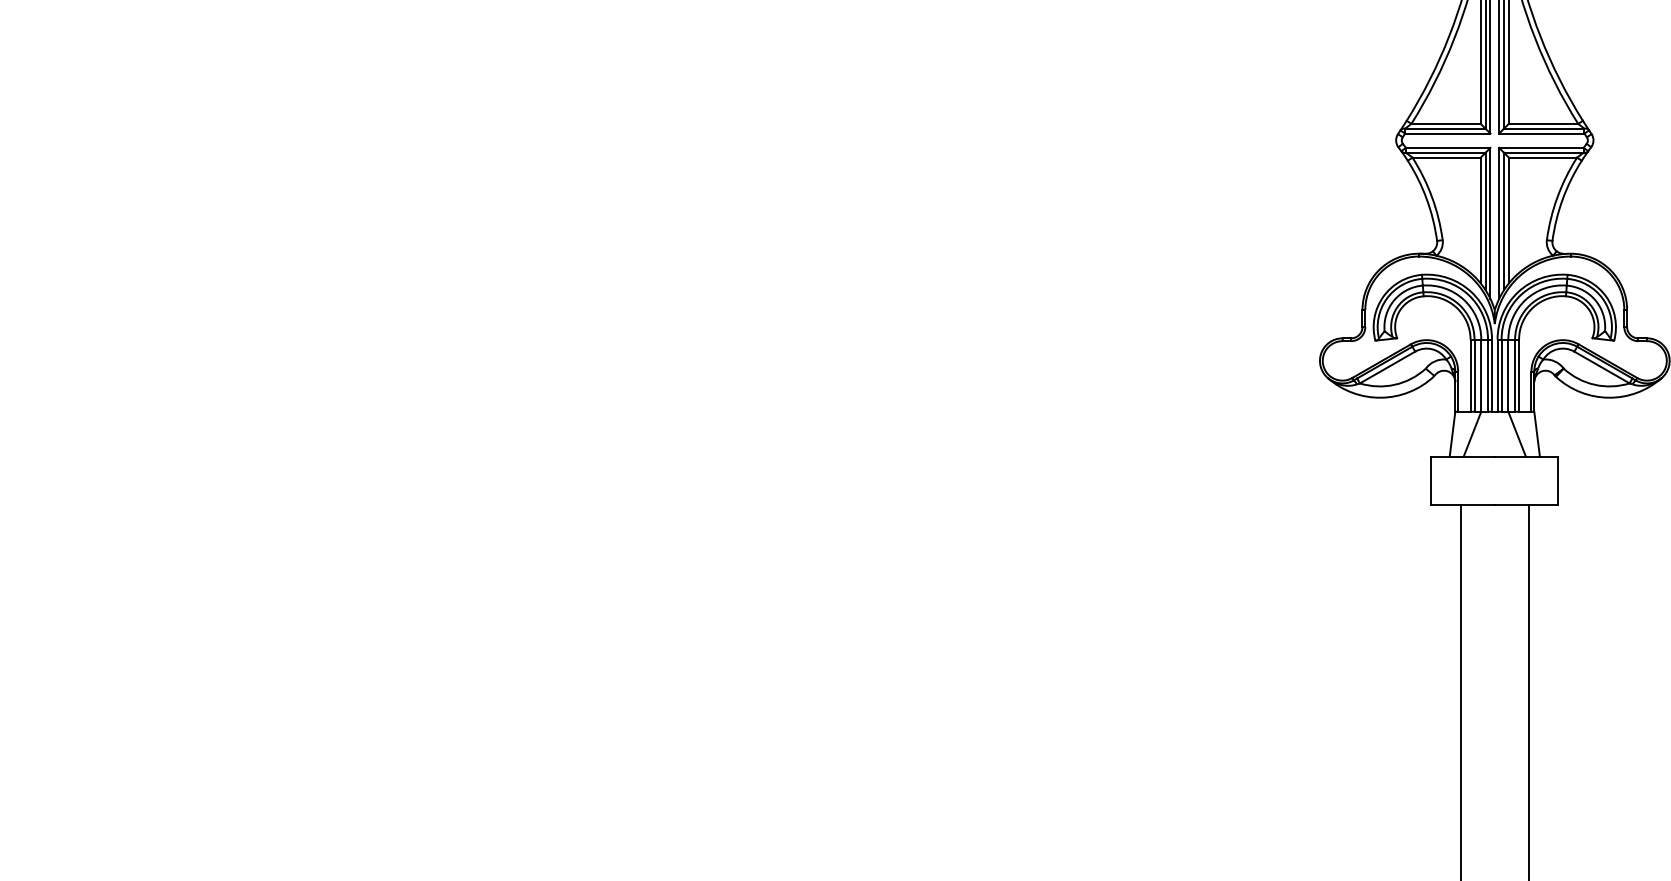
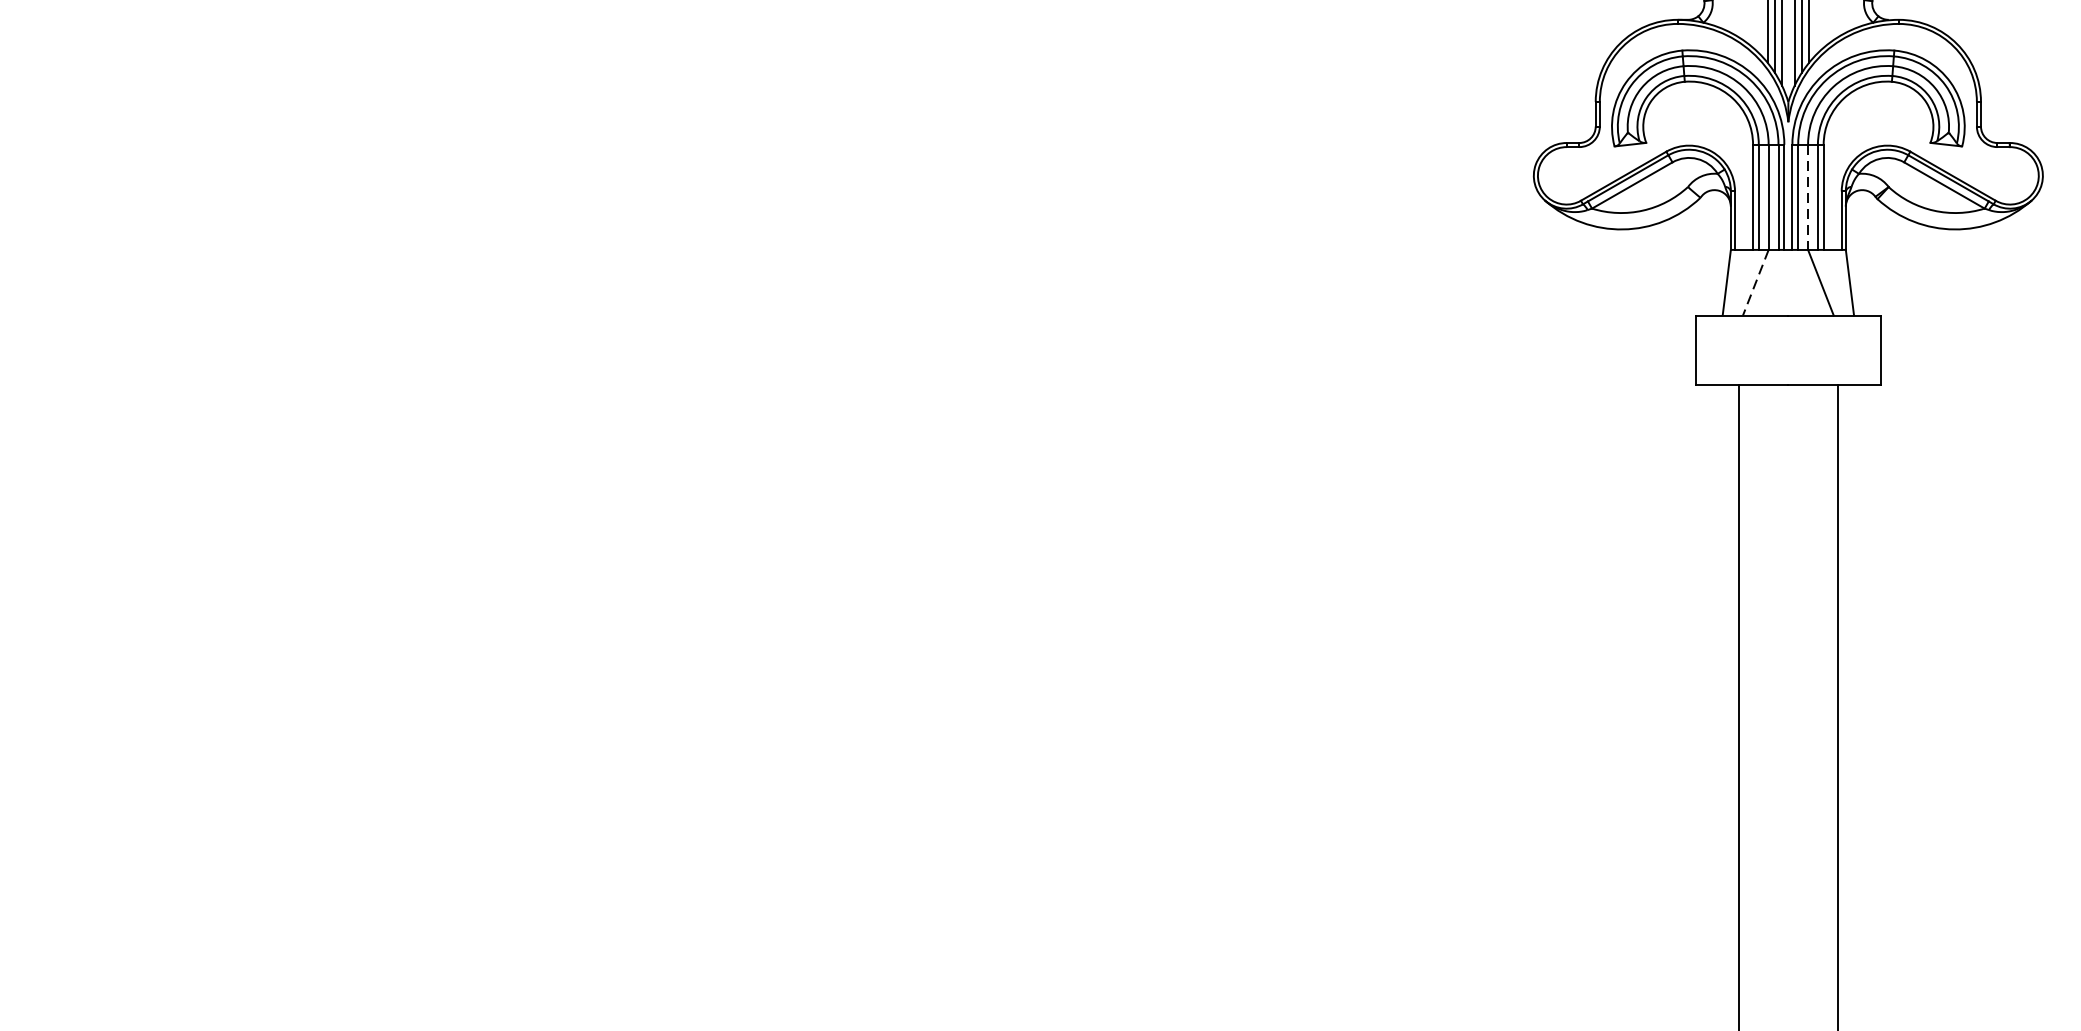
line: (1508, 376) -> (1808, 198), solid -> dashed
line: (1472, 434) -> (1755, 282), solid -> dashed

